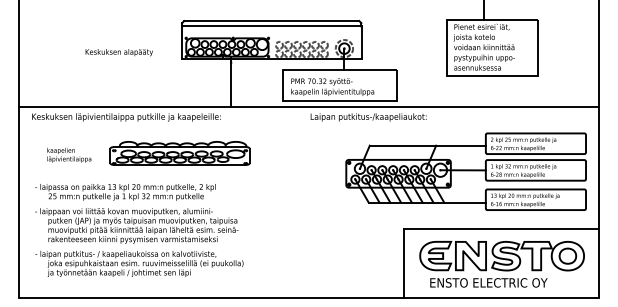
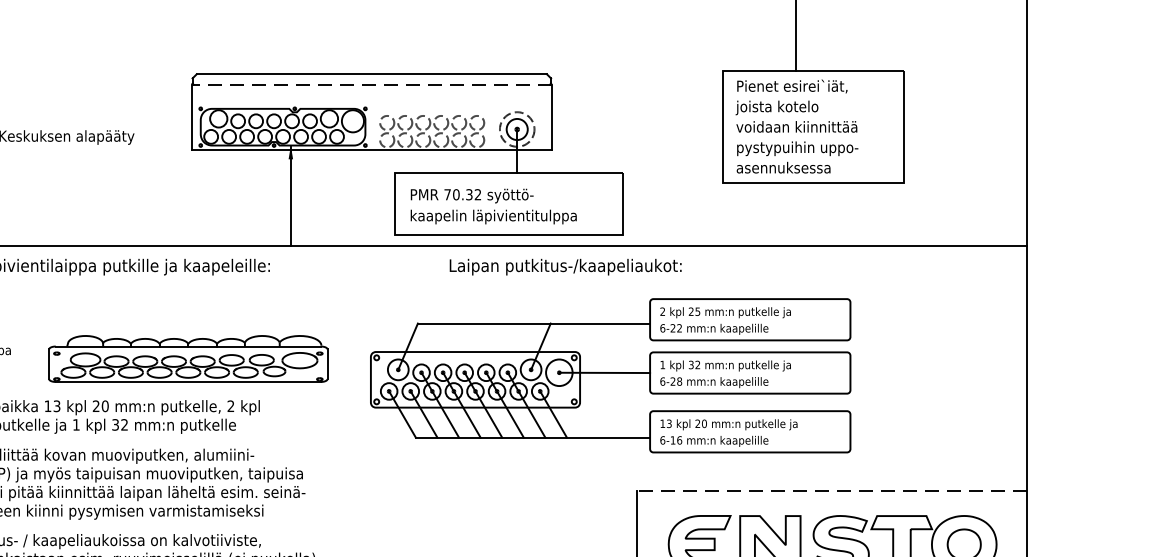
line: (271, 26) -> (371, 85), solid -> dashed
part: (179, 153) -> (187, 359), moved
part: (465, 171) -> (609, 375), moved
line: (501, 229) -> (831, 491), solid -> dashed

